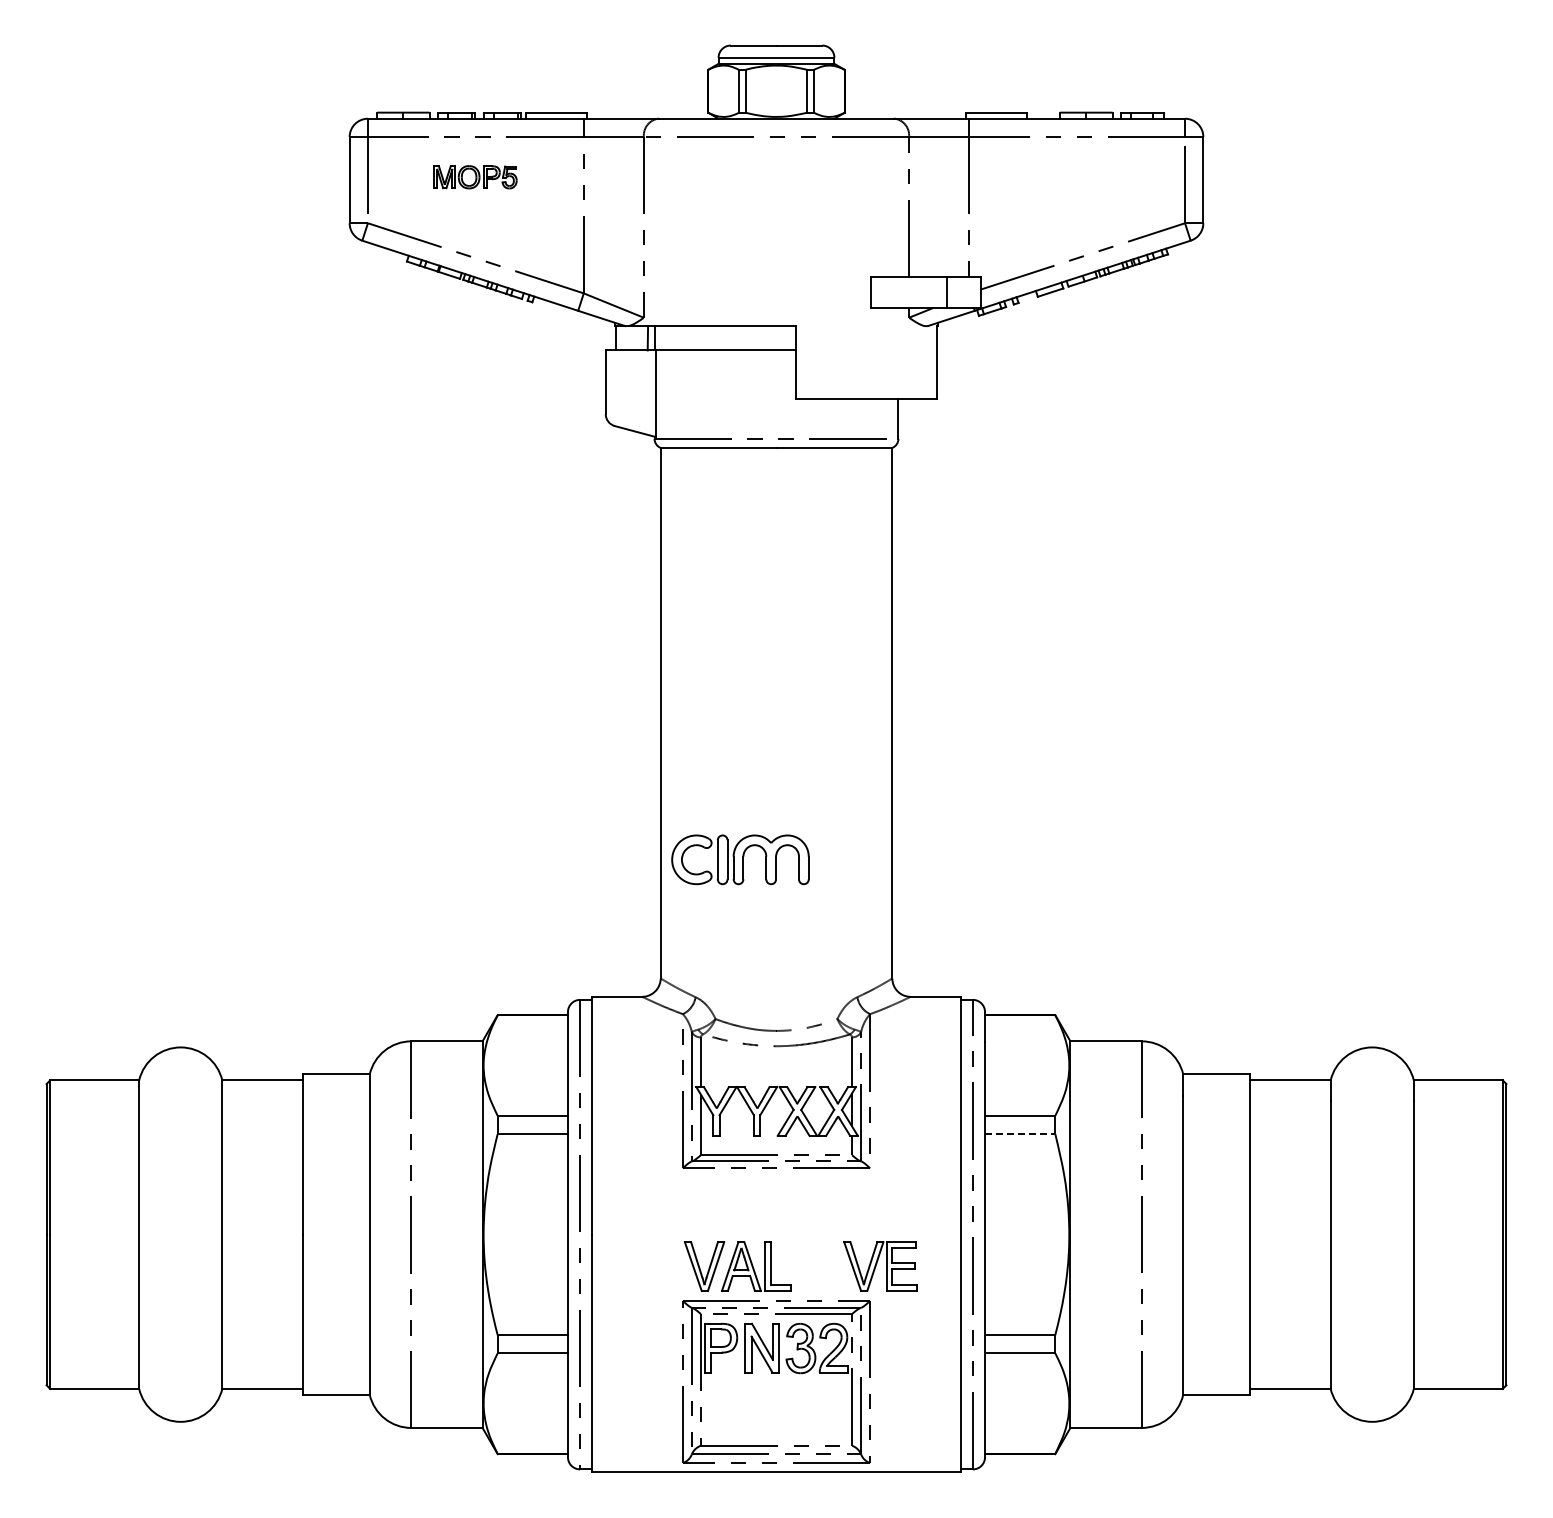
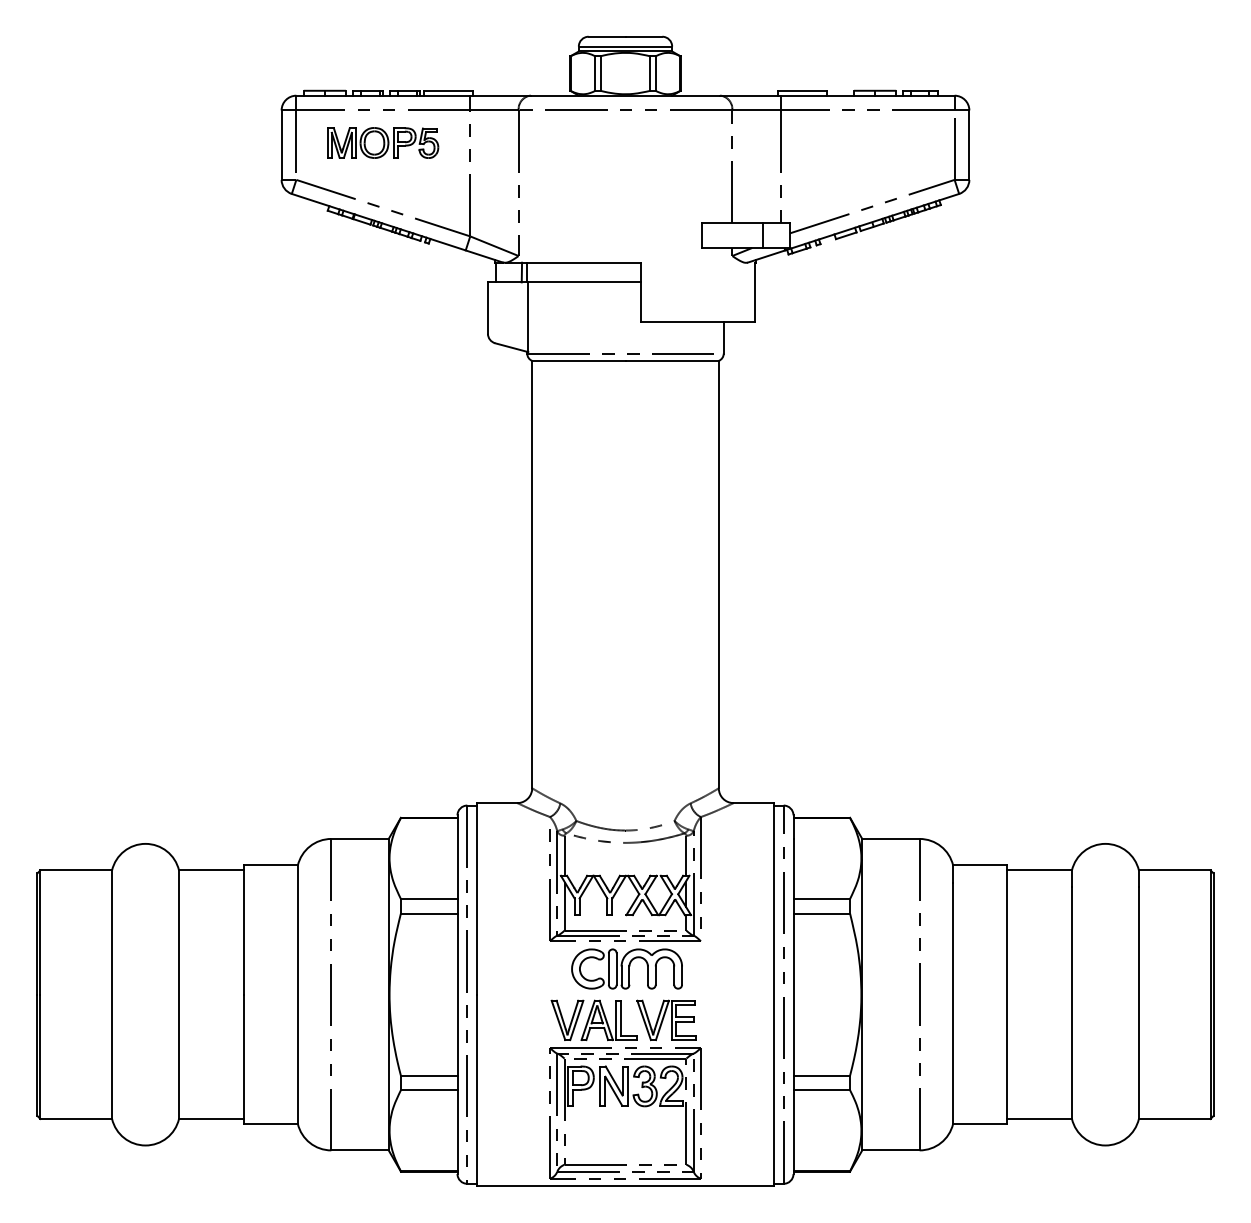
part: (475, 176) -> (383, 142), size x1.67
part: (740, 859) -> (627, 968), moved
line: (1020, 1134) -> (822, 914), dashed -> solid
part: (880, 1266) -> (666, 1020), moved

